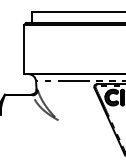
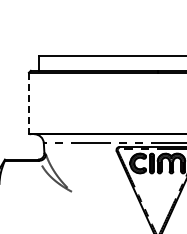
line: (23, 49) -> (28, 103), solid -> dashed

